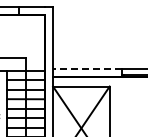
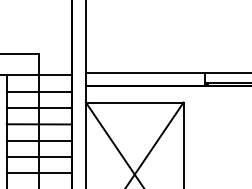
line: (87, 69) -> (145, 73), dashed -> solid

